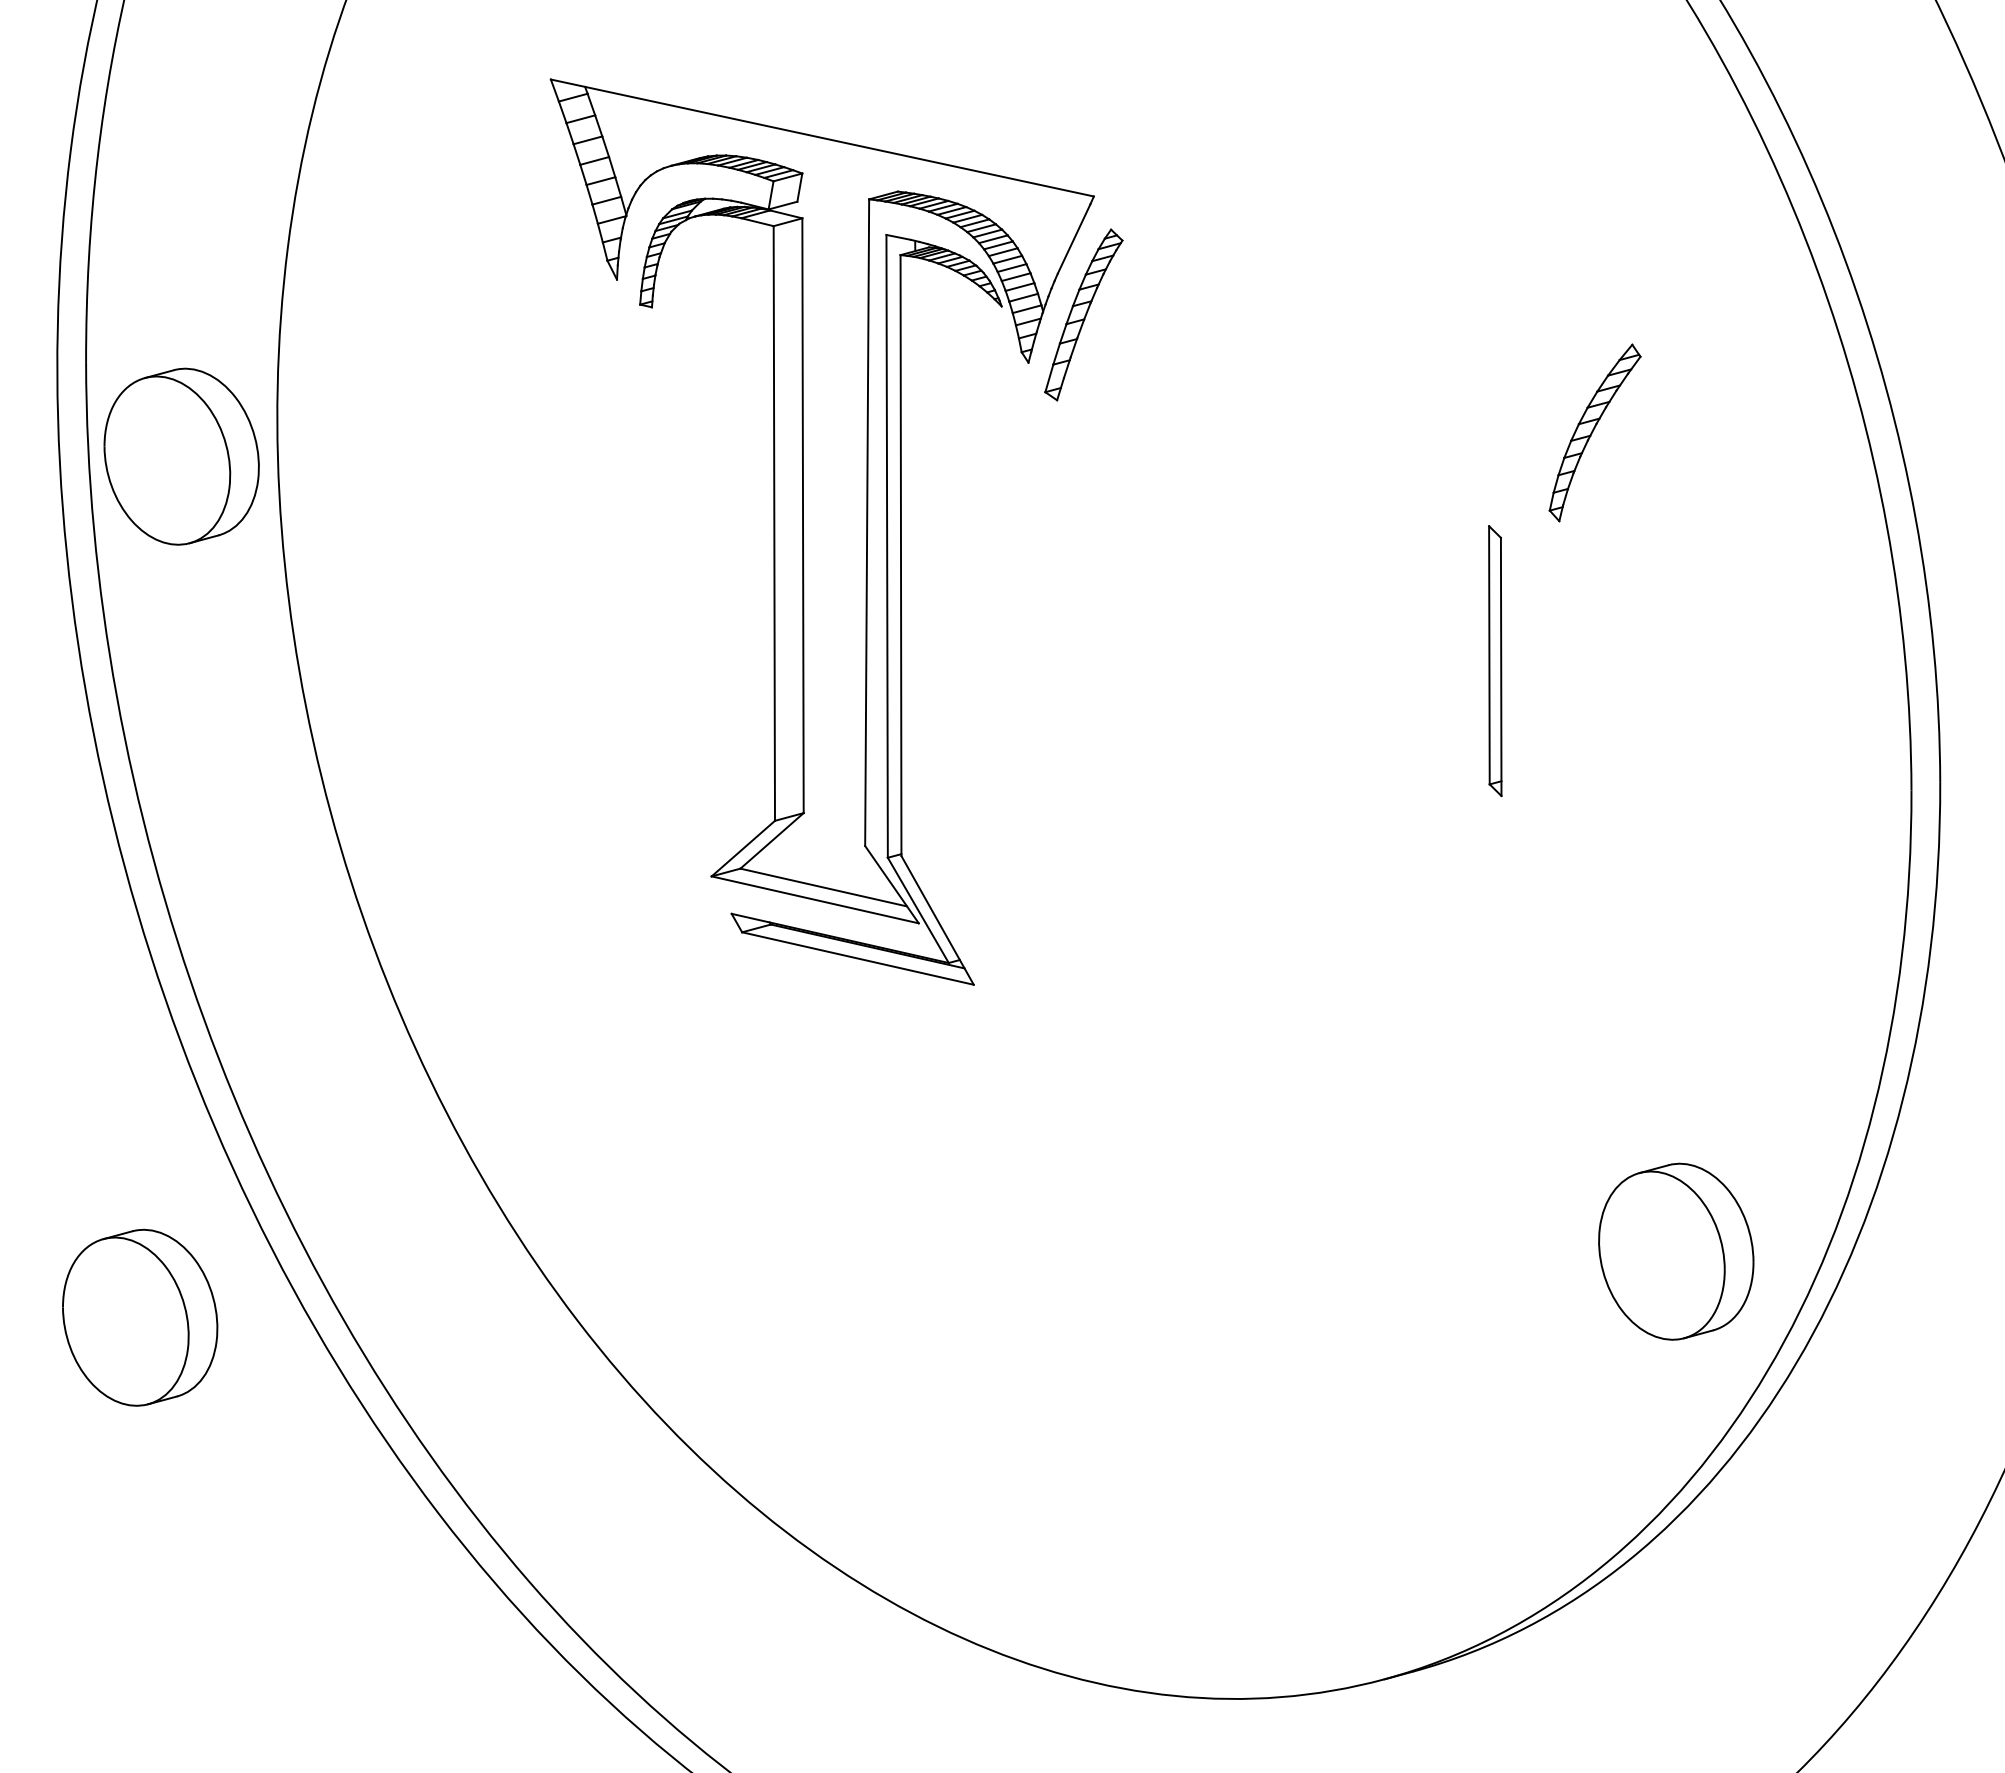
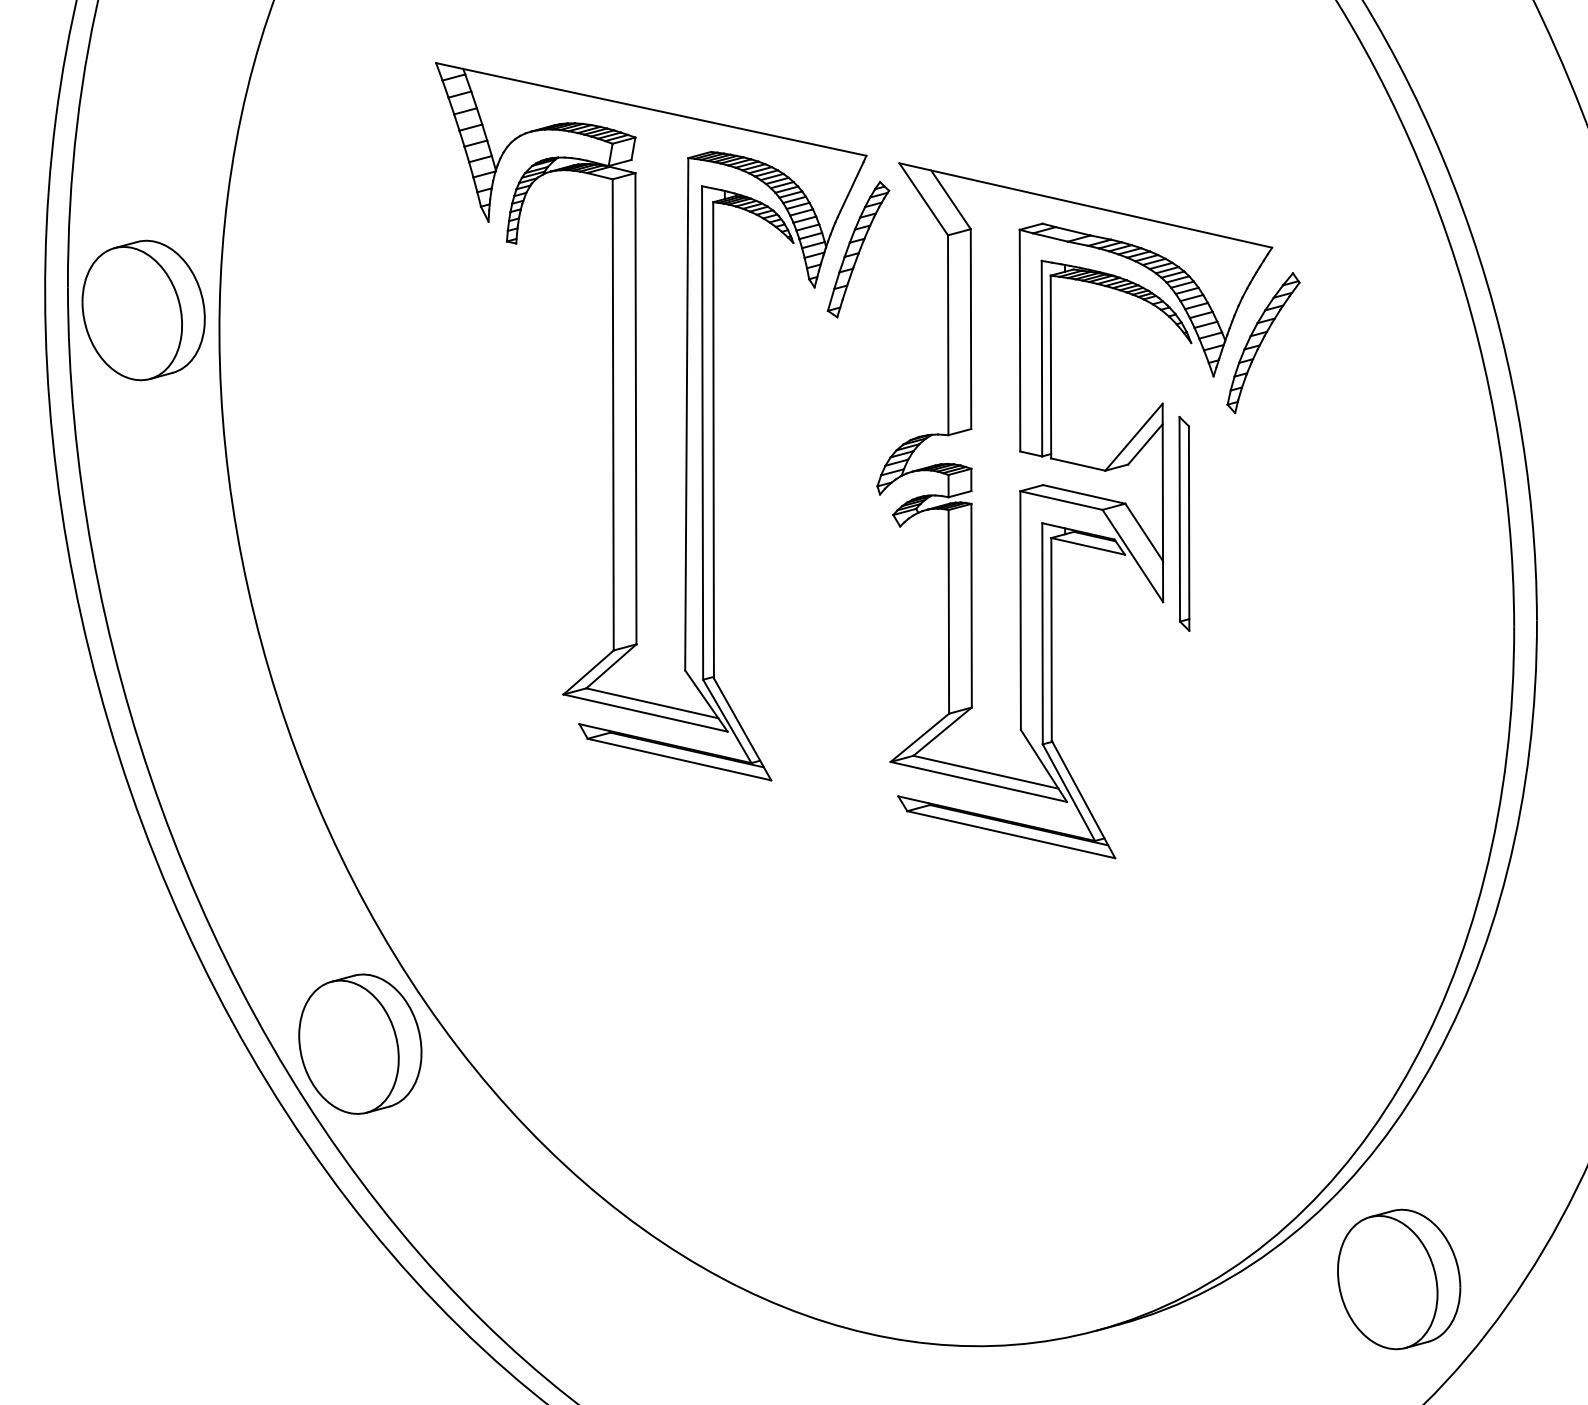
part: (181, 456) -> (143, 310), moved
part: (1356, 636) -> (1074, 504), added
part: (1676, 1251) -> (1399, 1279), moved
part: (140, 1317) -> (360, 1043), moved

